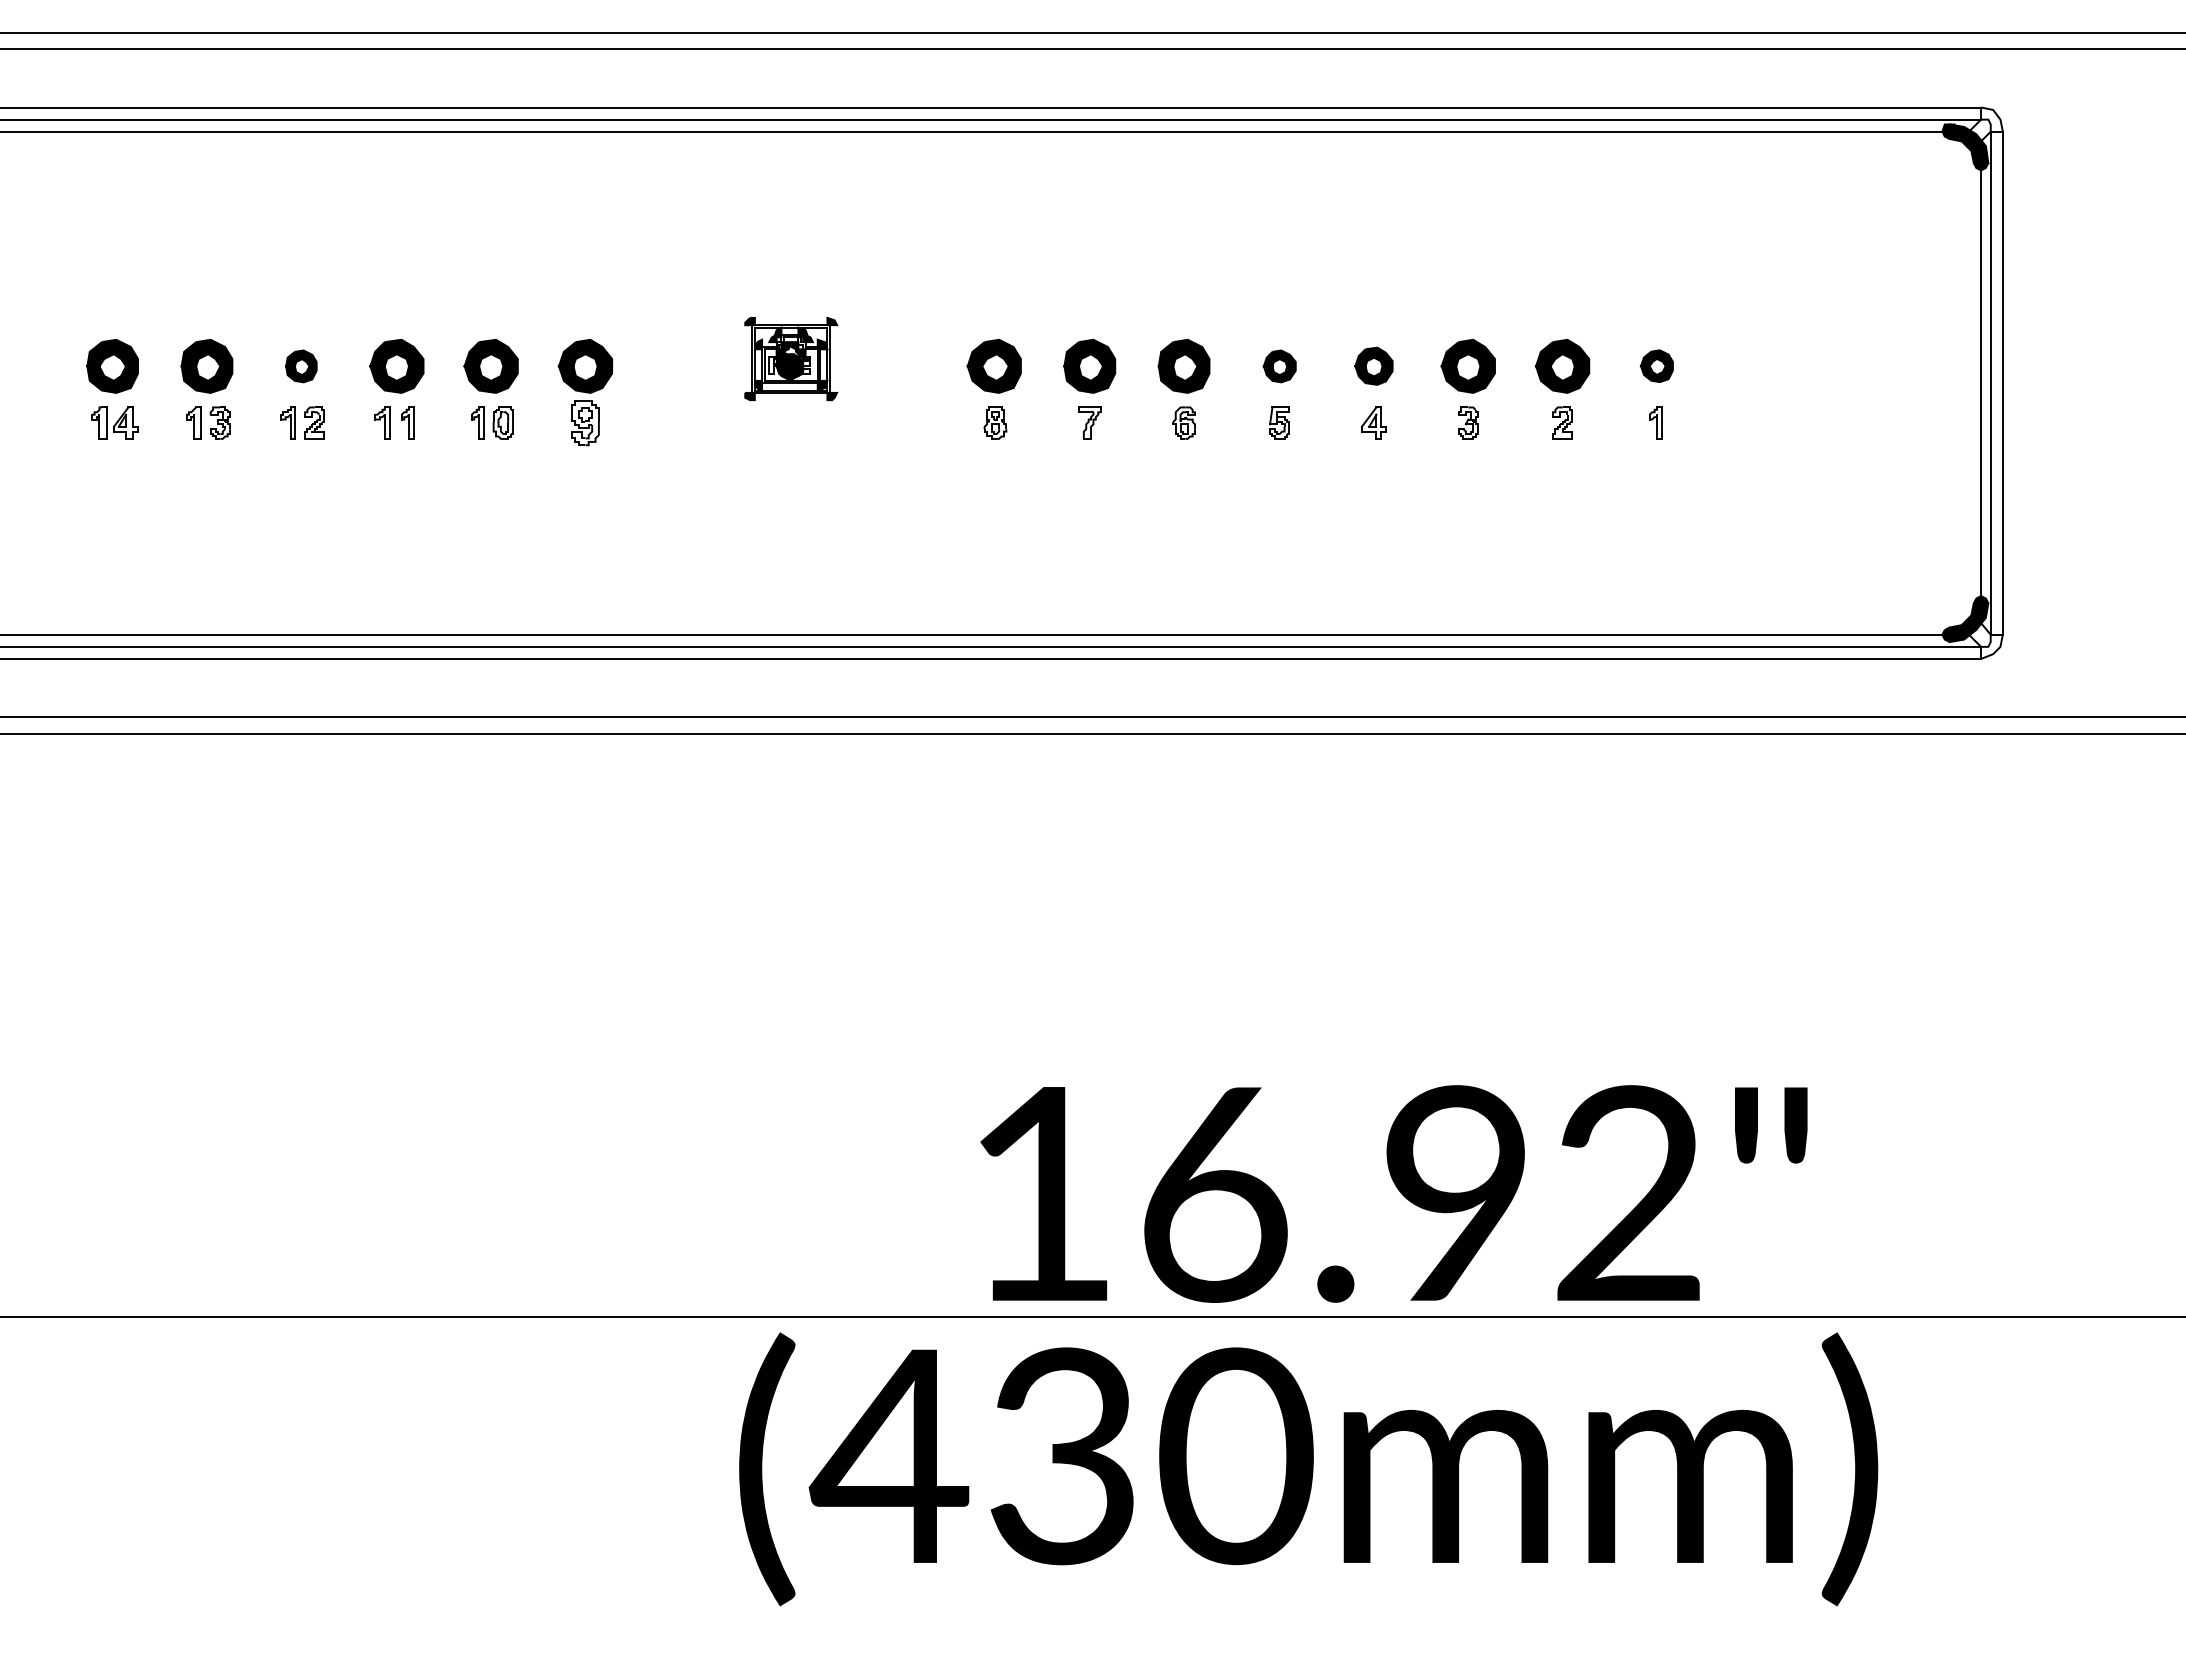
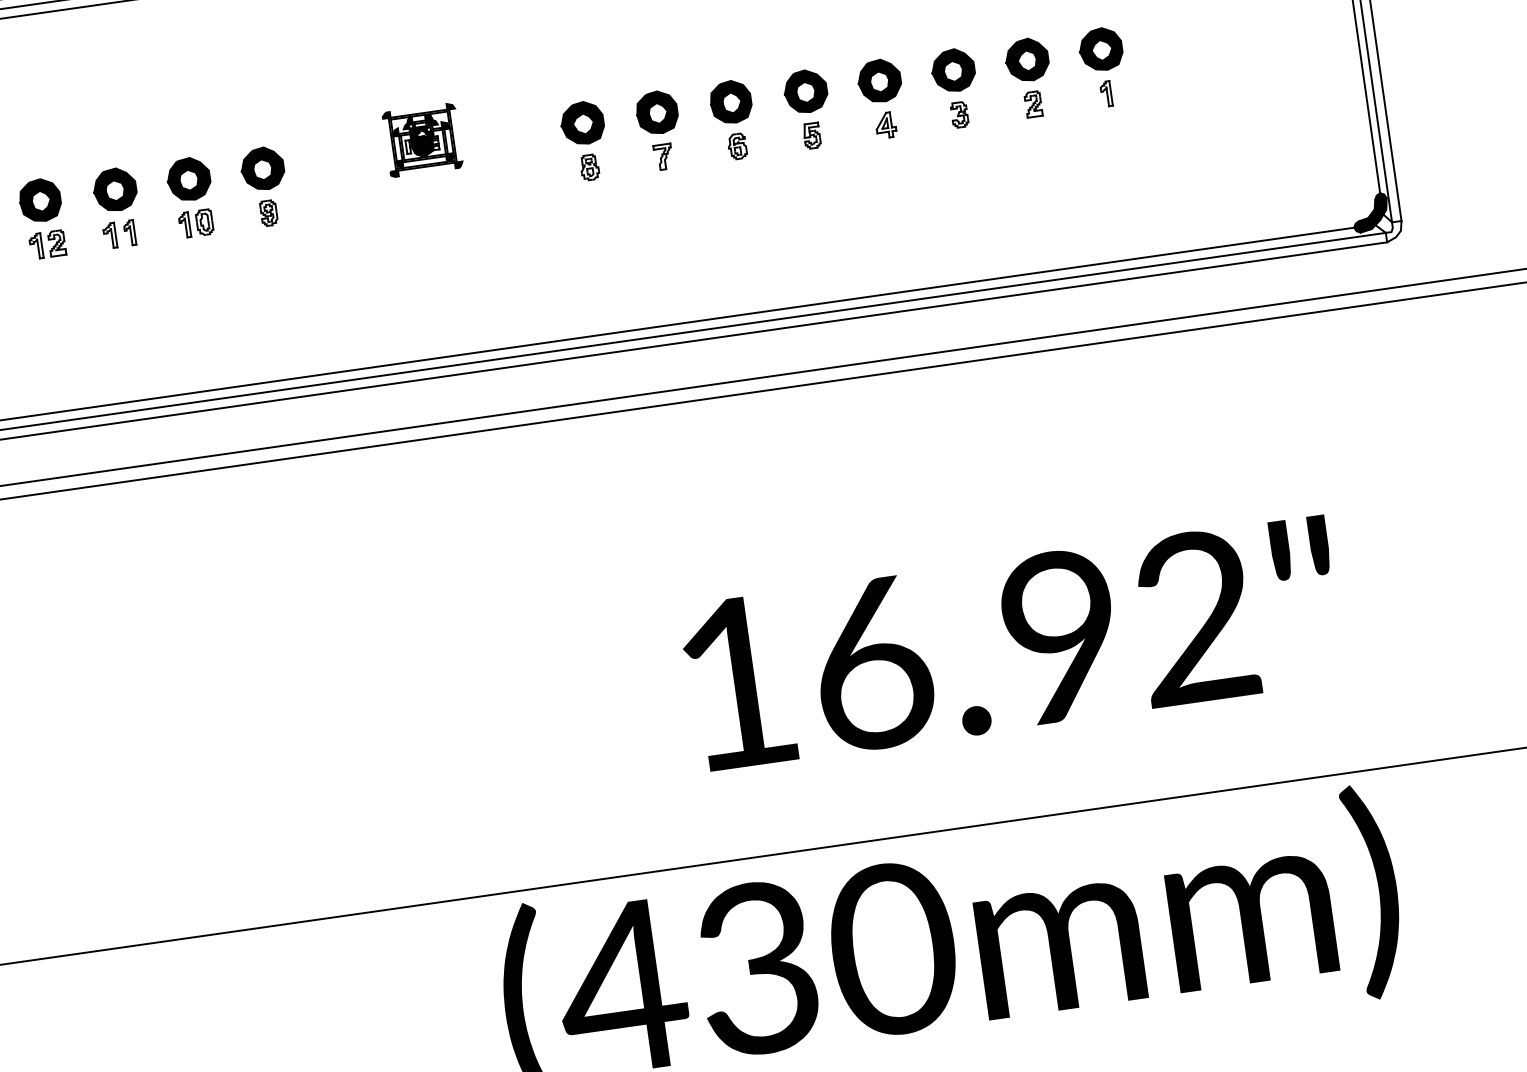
part: (1373, 365) -> (879, 80), size x1.43
part: (1656, 365) -> (1100, 48), size x1.67
part: (301, 366) -> (40, 200), size x1.67
part: (1279, 366) -> (805, 91), size x1.67
part: (585, 422) -> (268, 212), size x0.71
text: (1393, 1193) -> (1011, 643), moved

